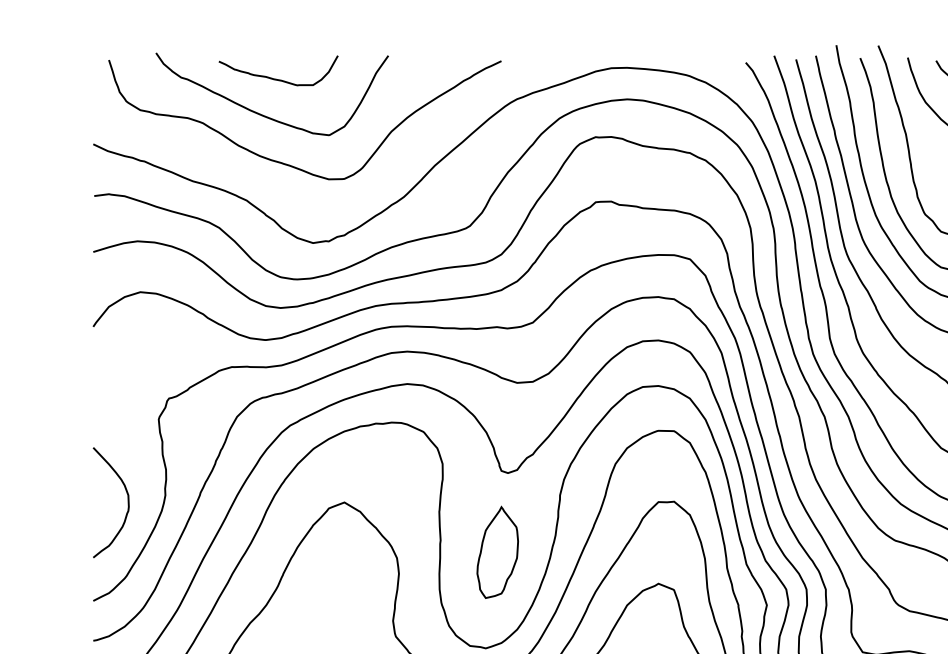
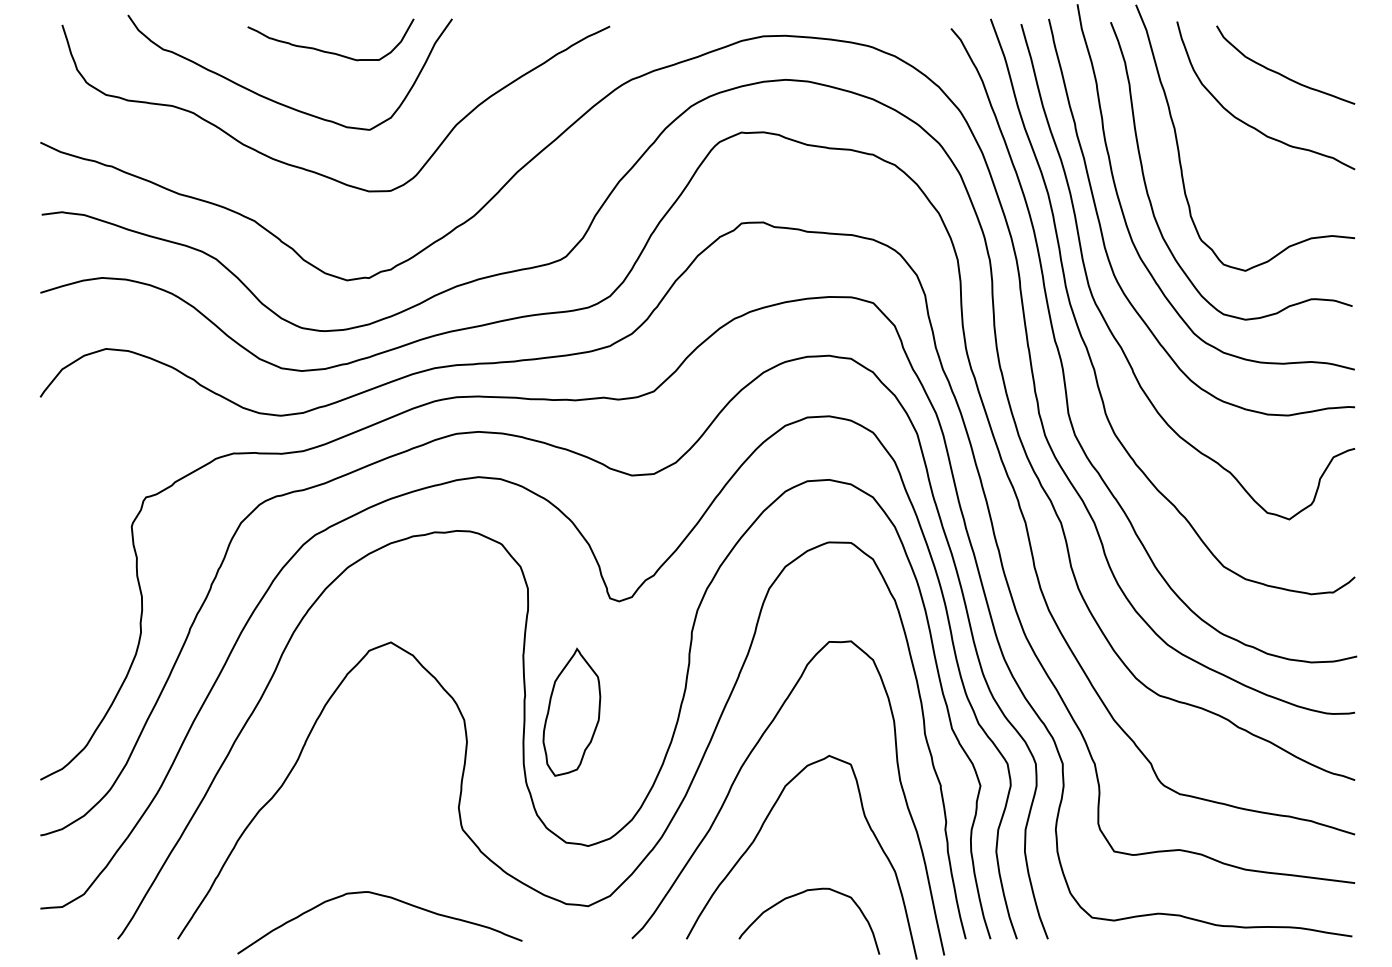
curve: (277, 79) -> (329, 51), moved
curve: (127, 502) -> (88, 642), removed
part: (497, 551) -> (571, 711), moved

